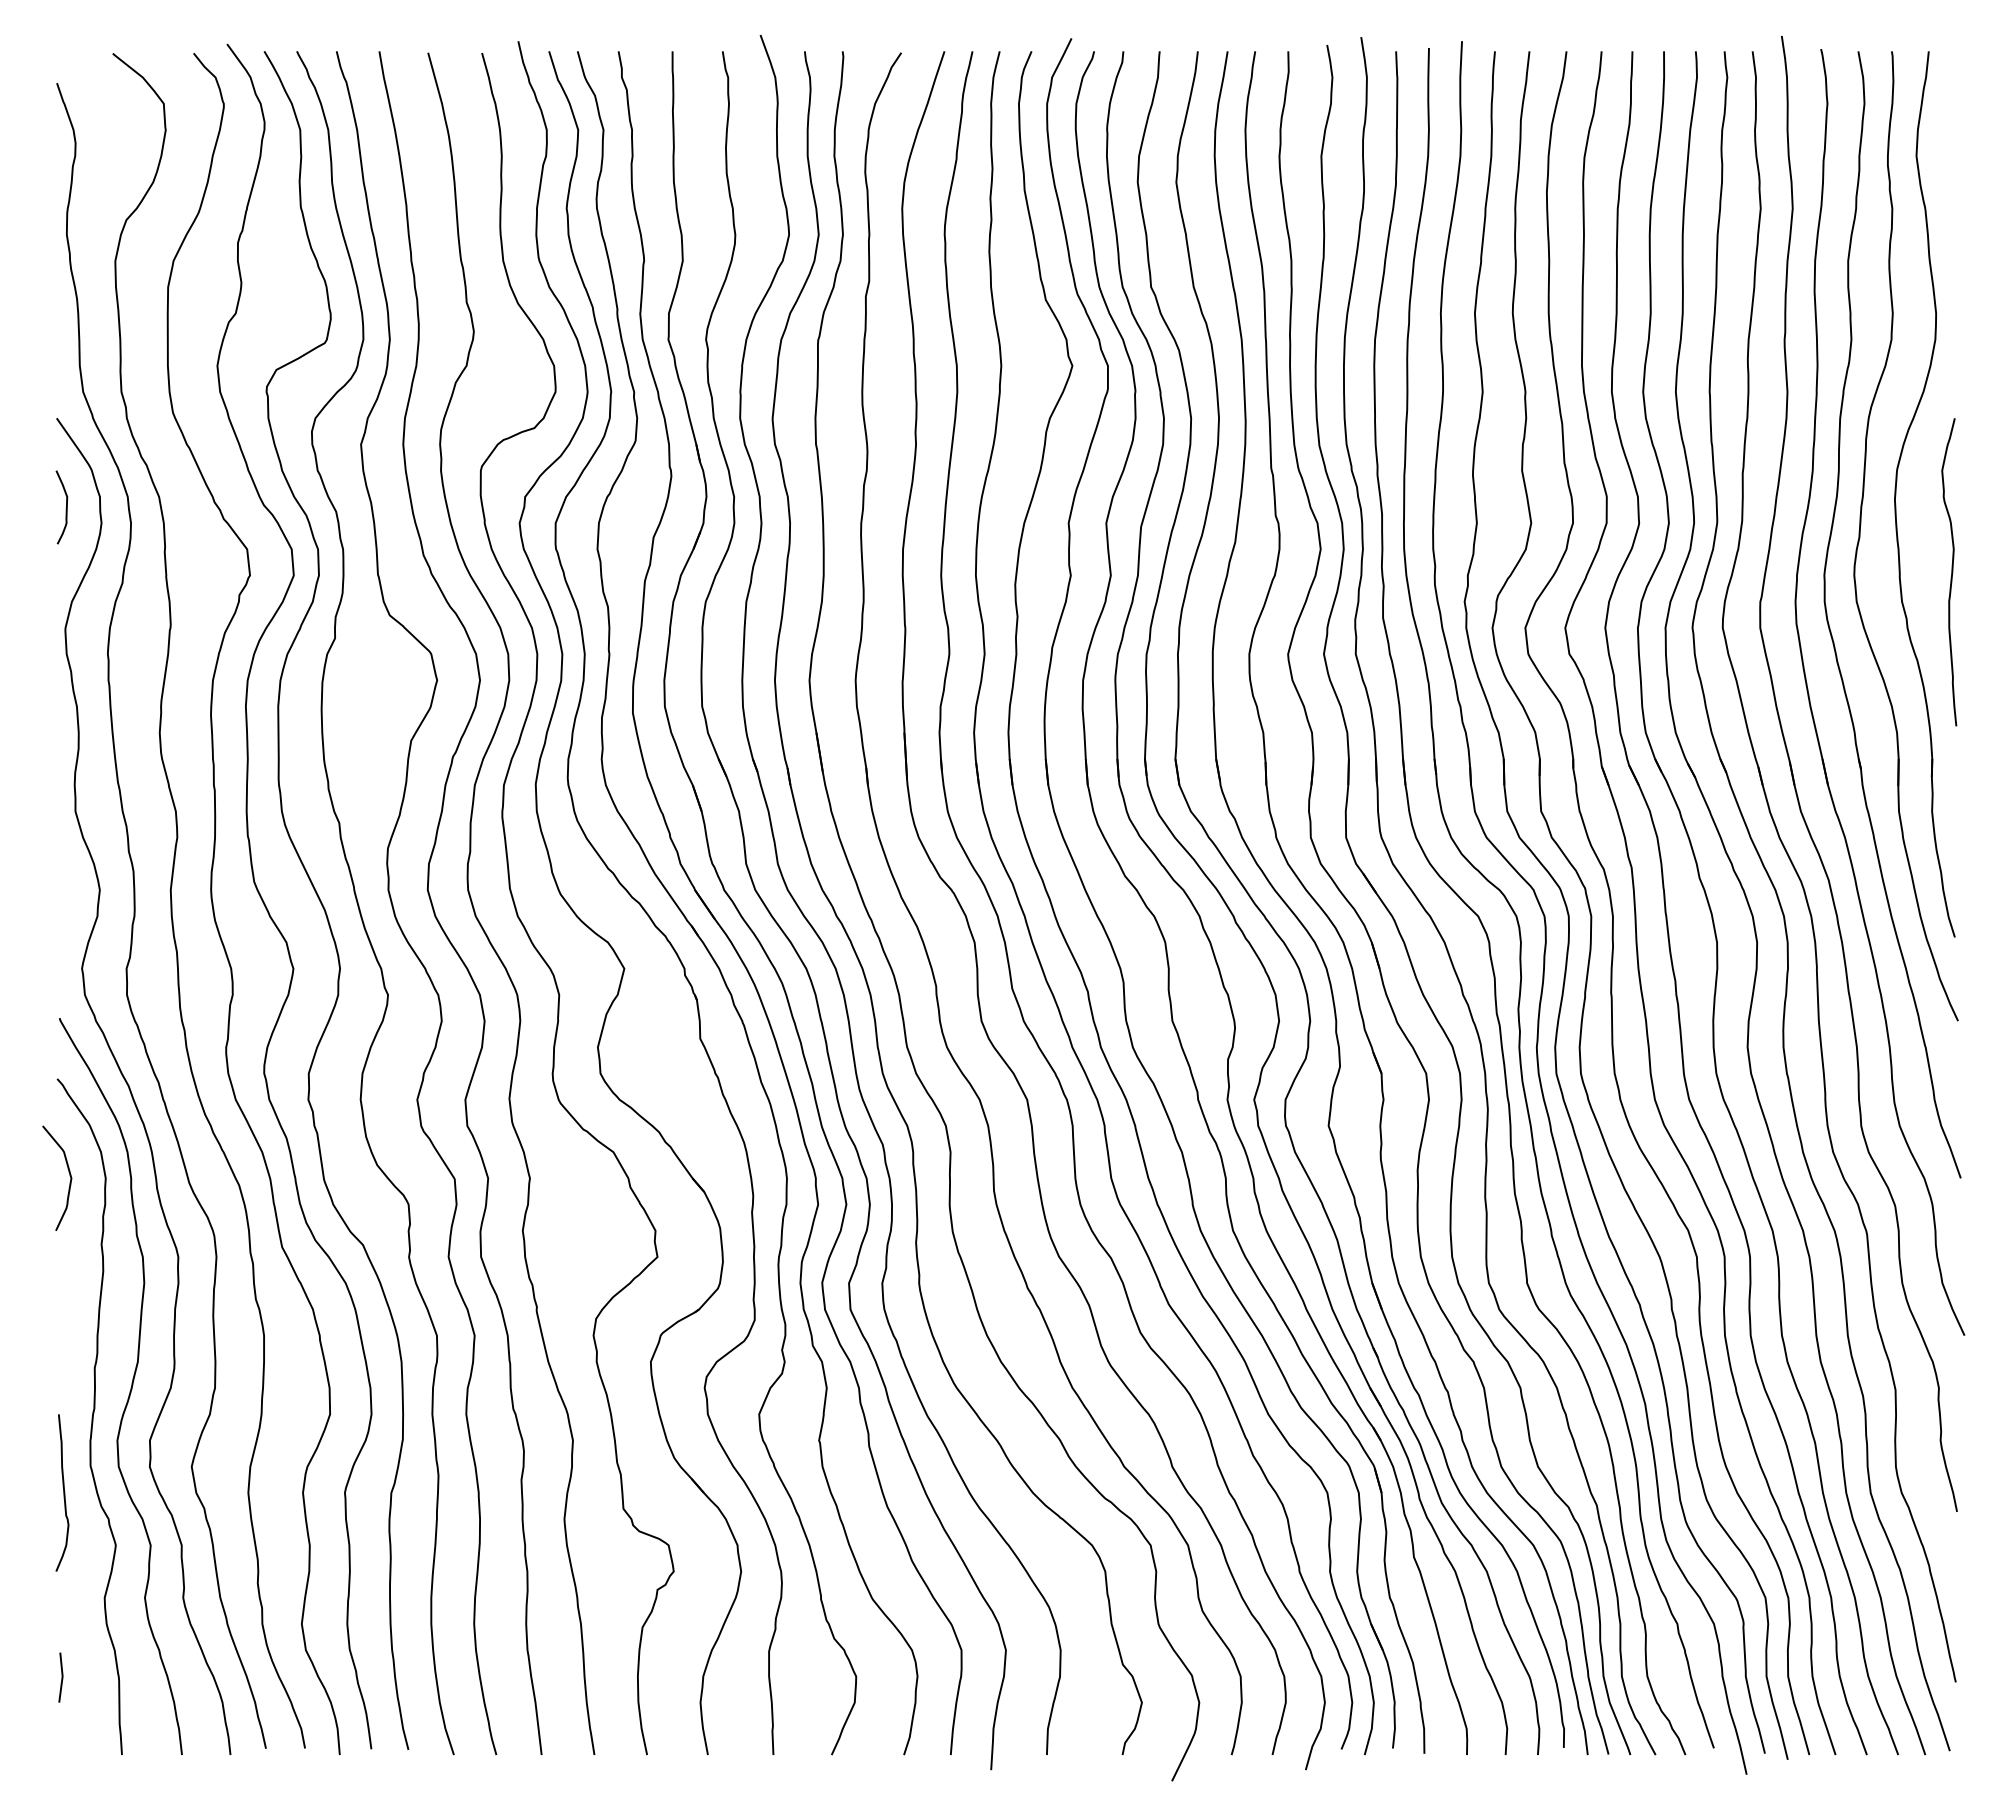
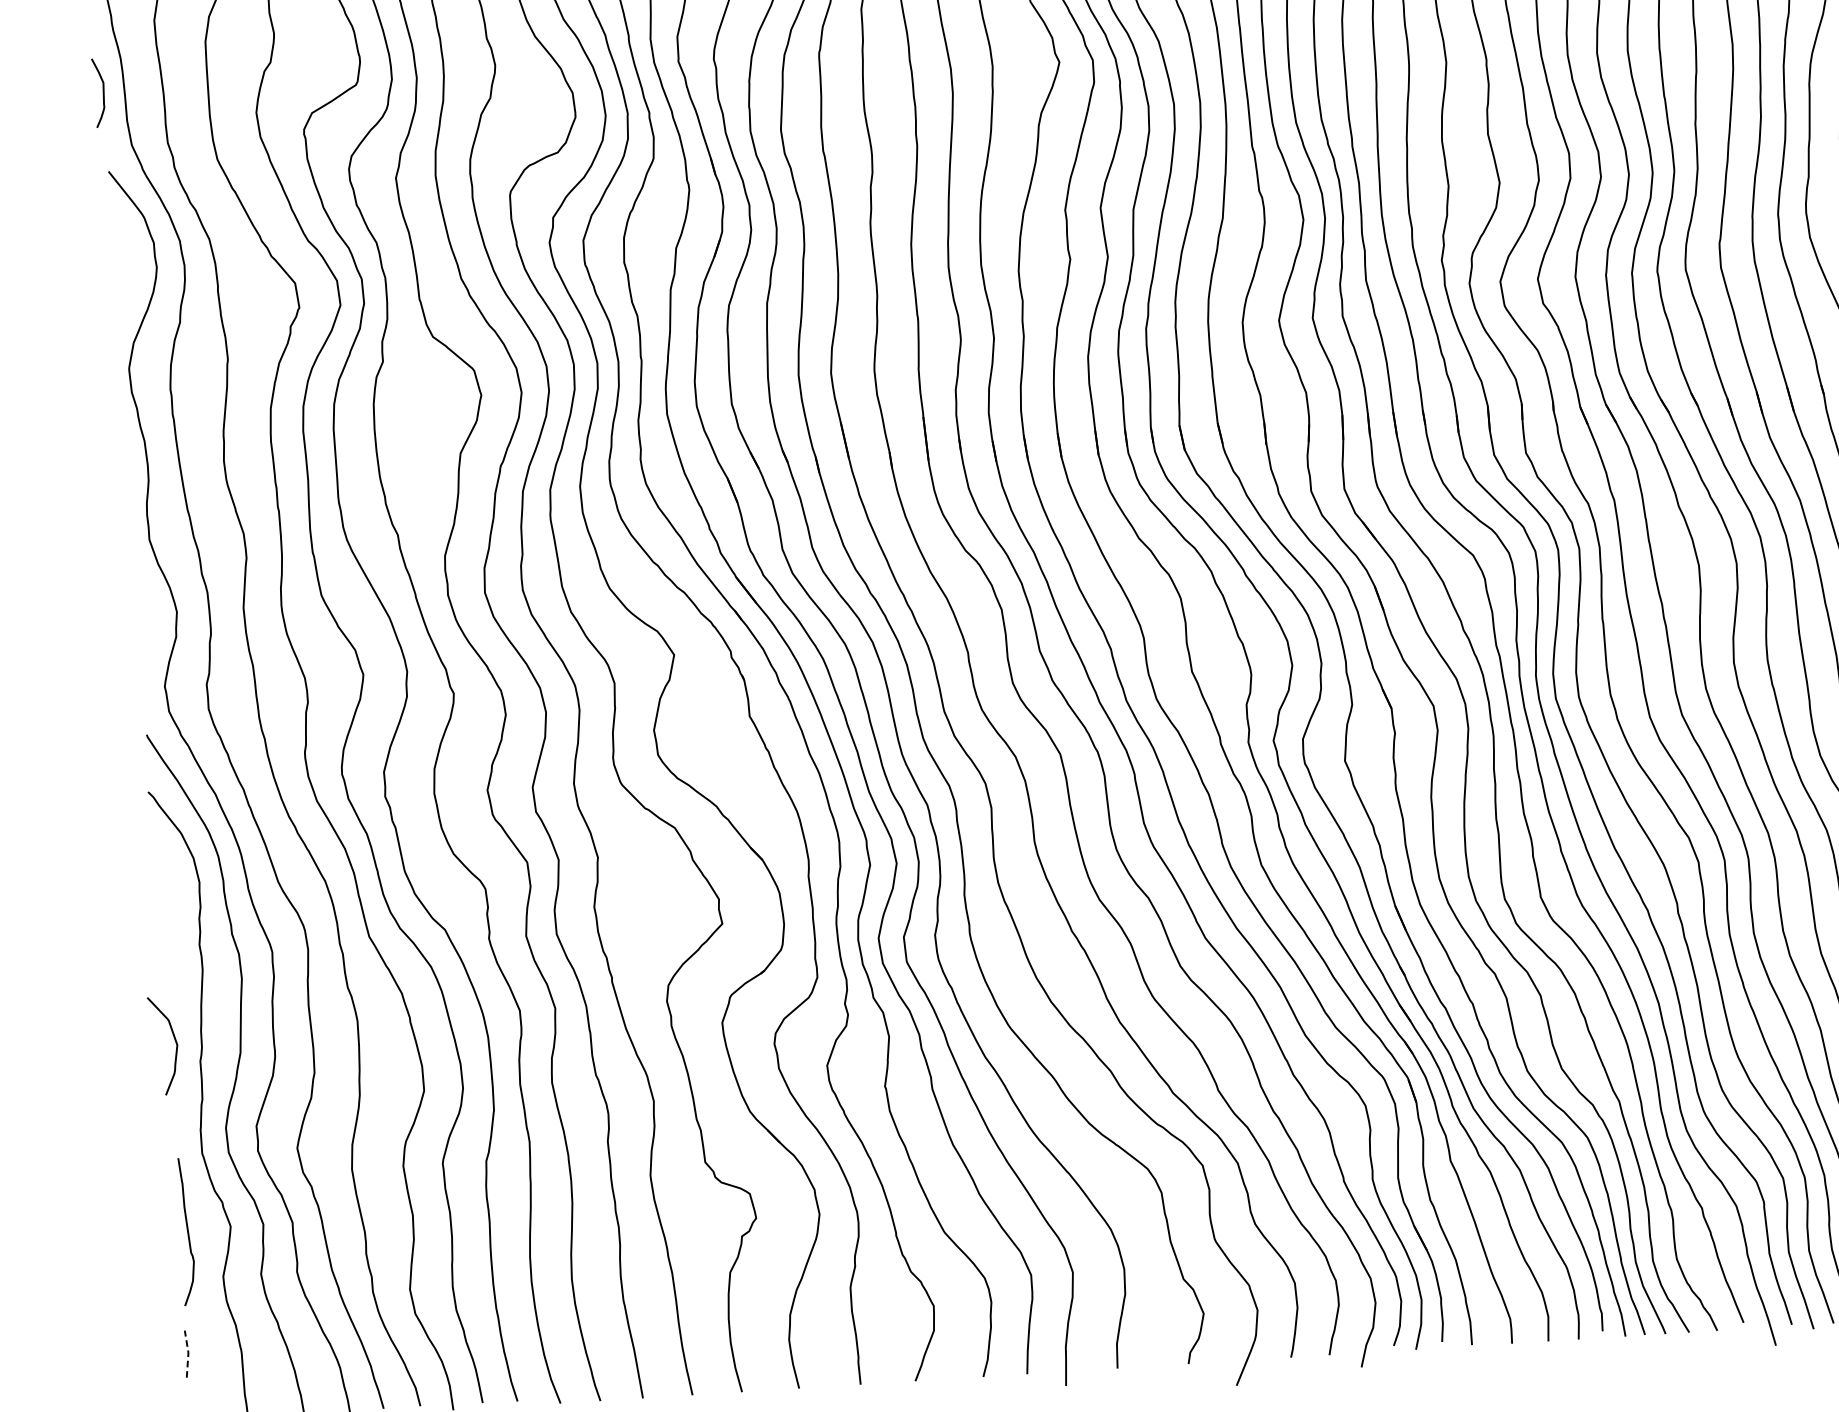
curve: (65, 508) -> (102, 93), moved
curve: (68, 1172) -> (174, 1039), moved
curve: (63, 1492) -> (187, 1231), moved
line: (62, 1677) -> (188, 1353), solid -> dashed

